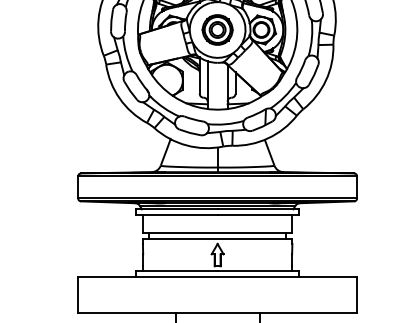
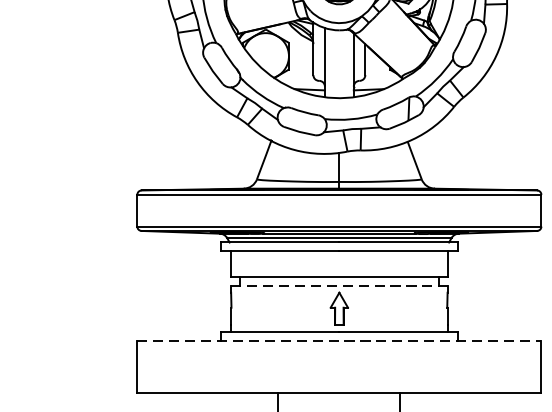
line: (217, 239) -> (339, 286), solid -> dashed
line: (218, 277) -> (340, 341), solid -> dashed

